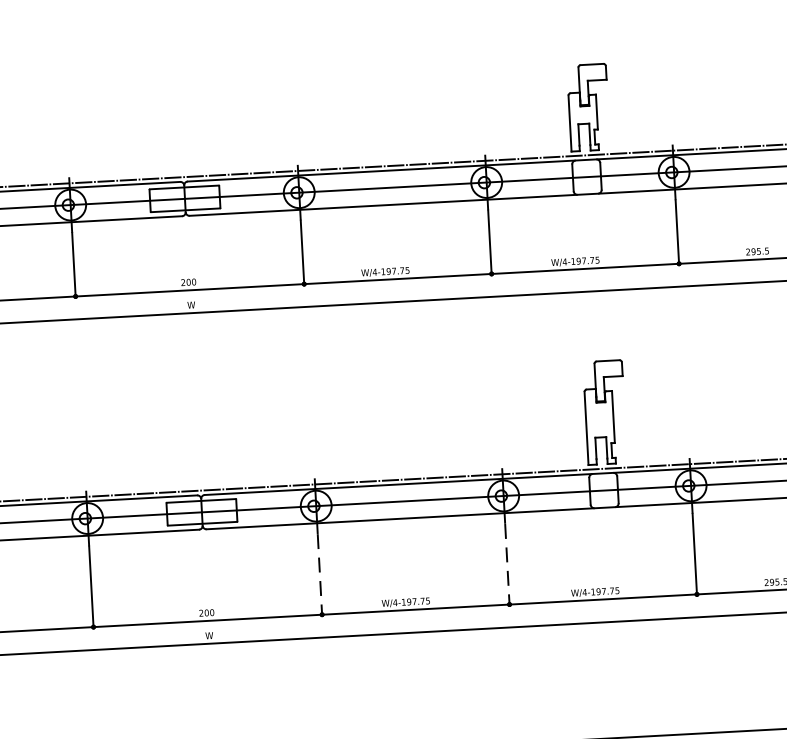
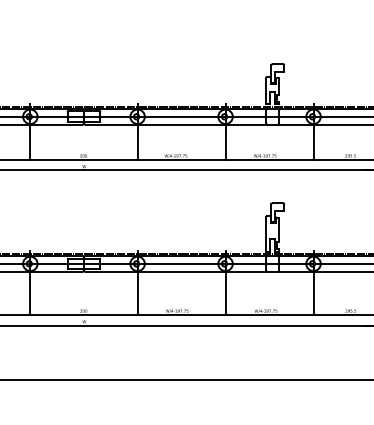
line: (507, 565) -> (225, 296), dashed -> solid
line: (319, 575) -> (137, 296), dashed -> solid

